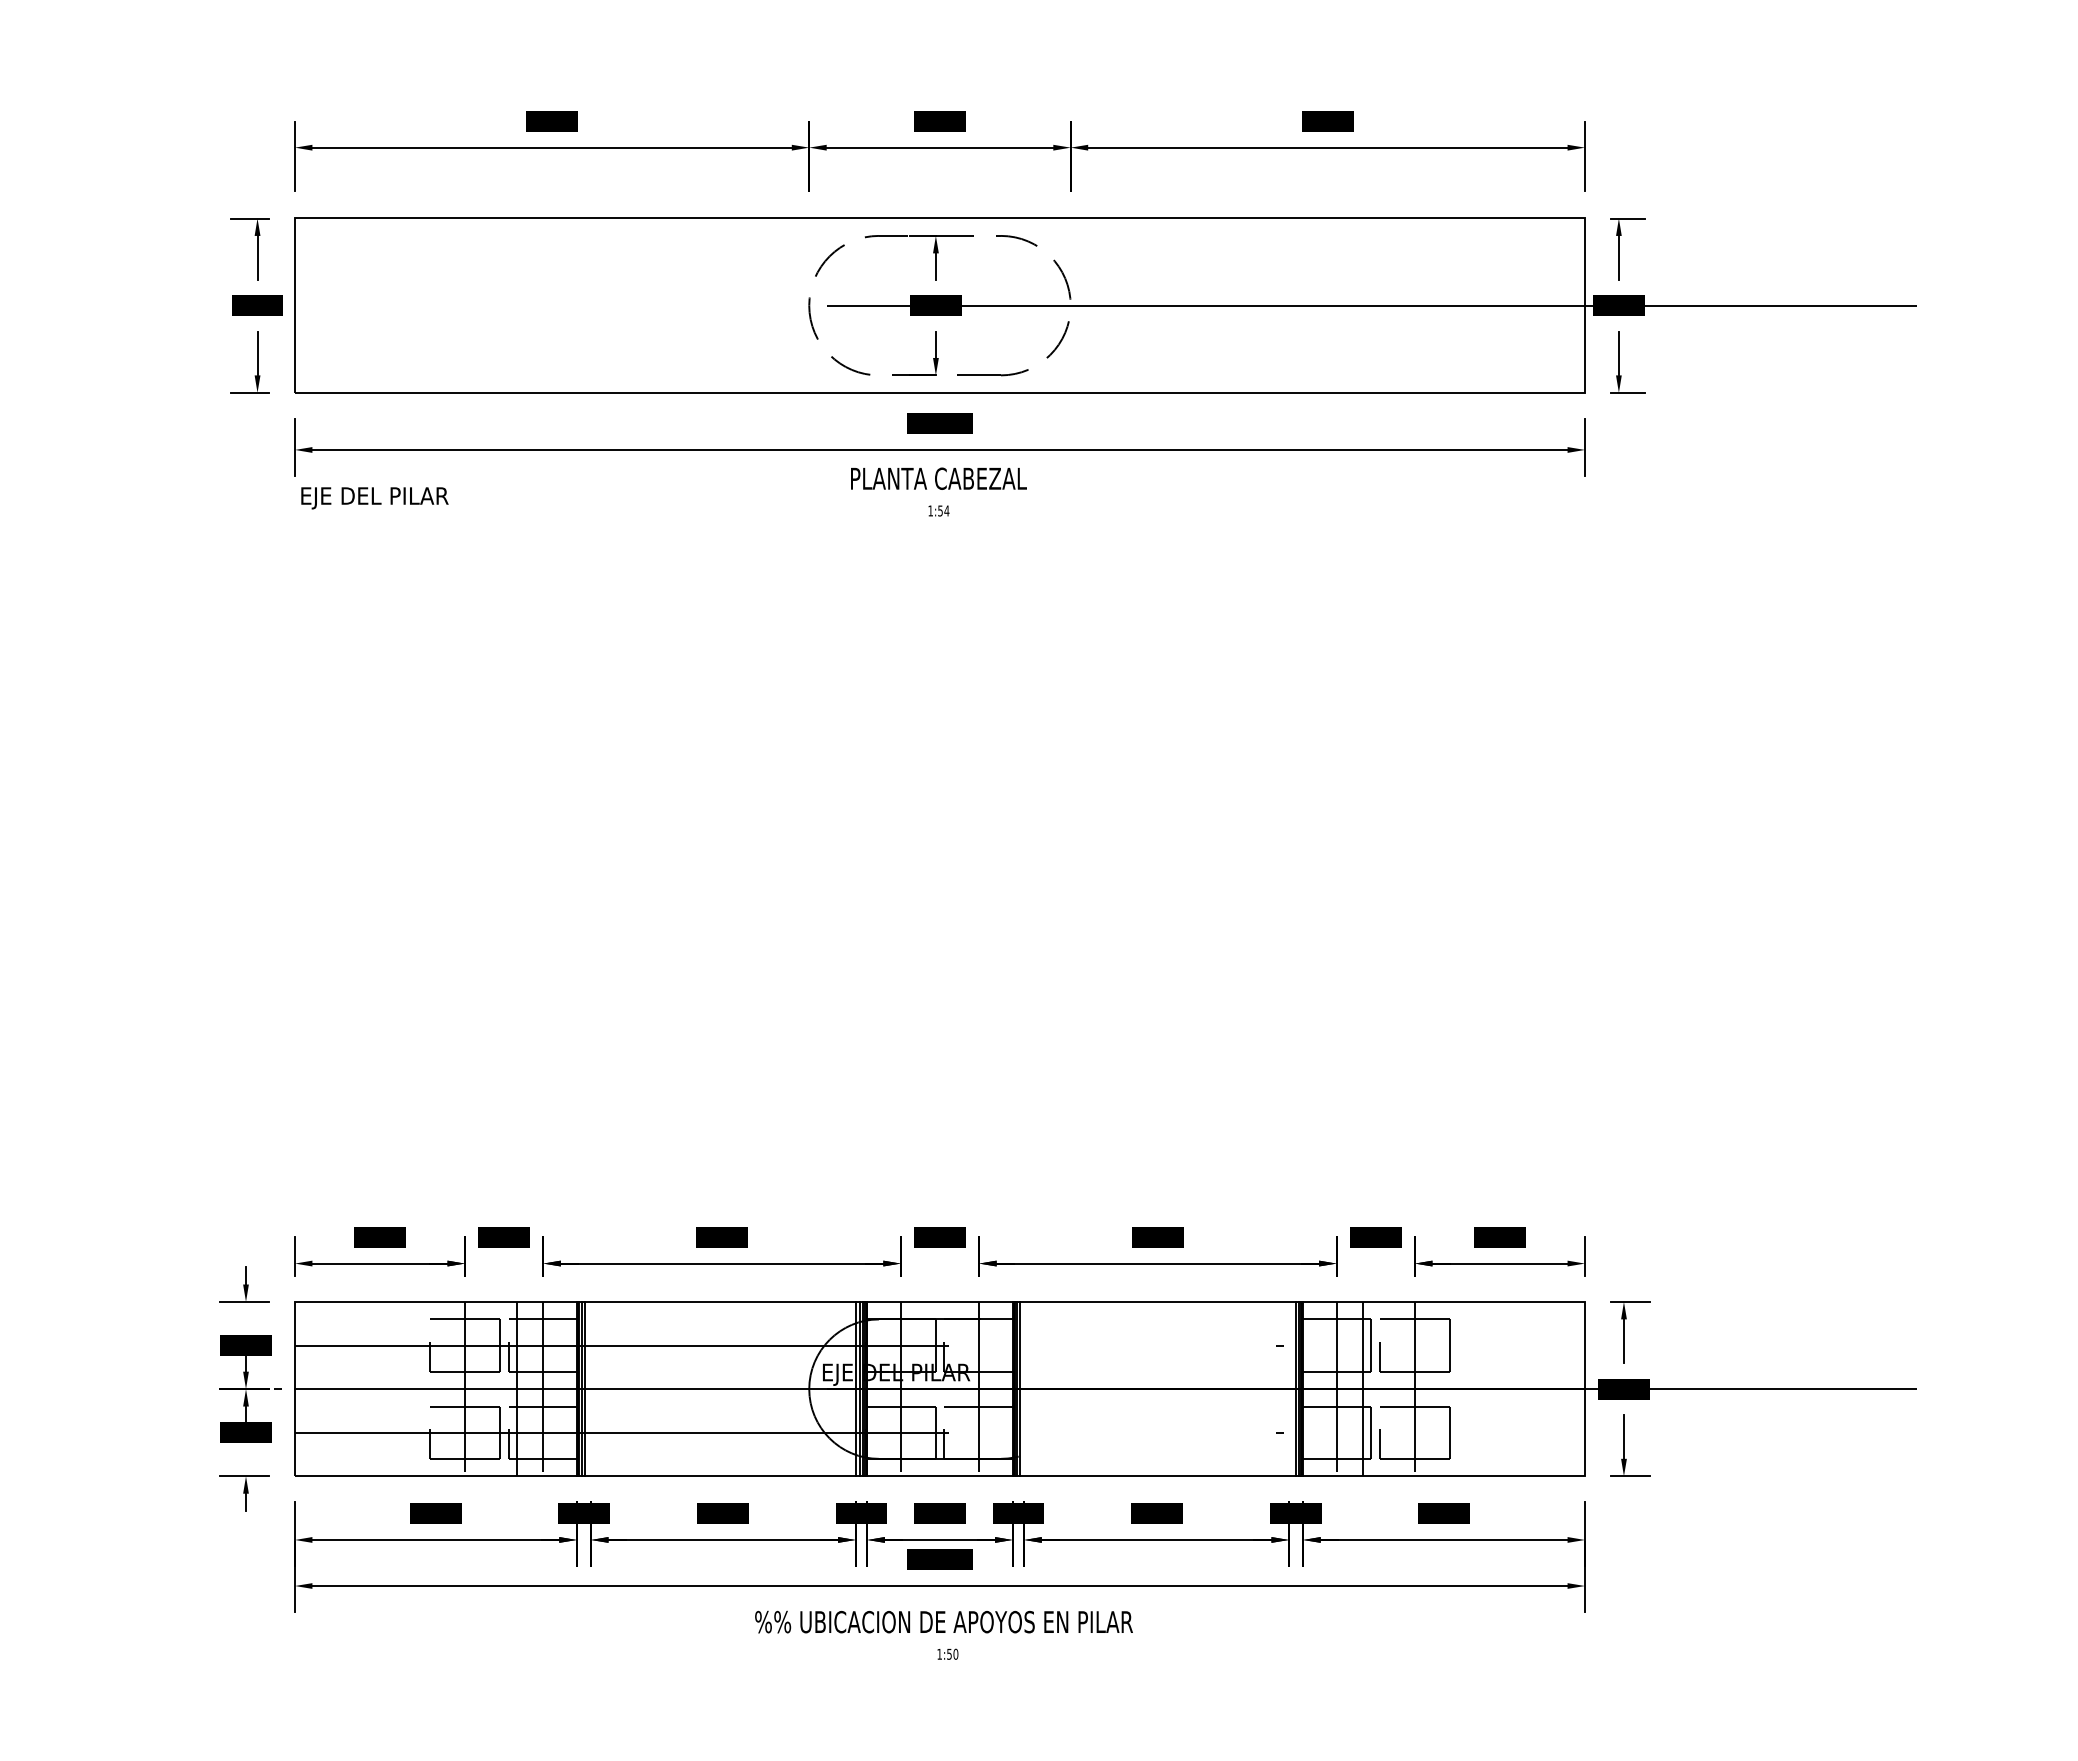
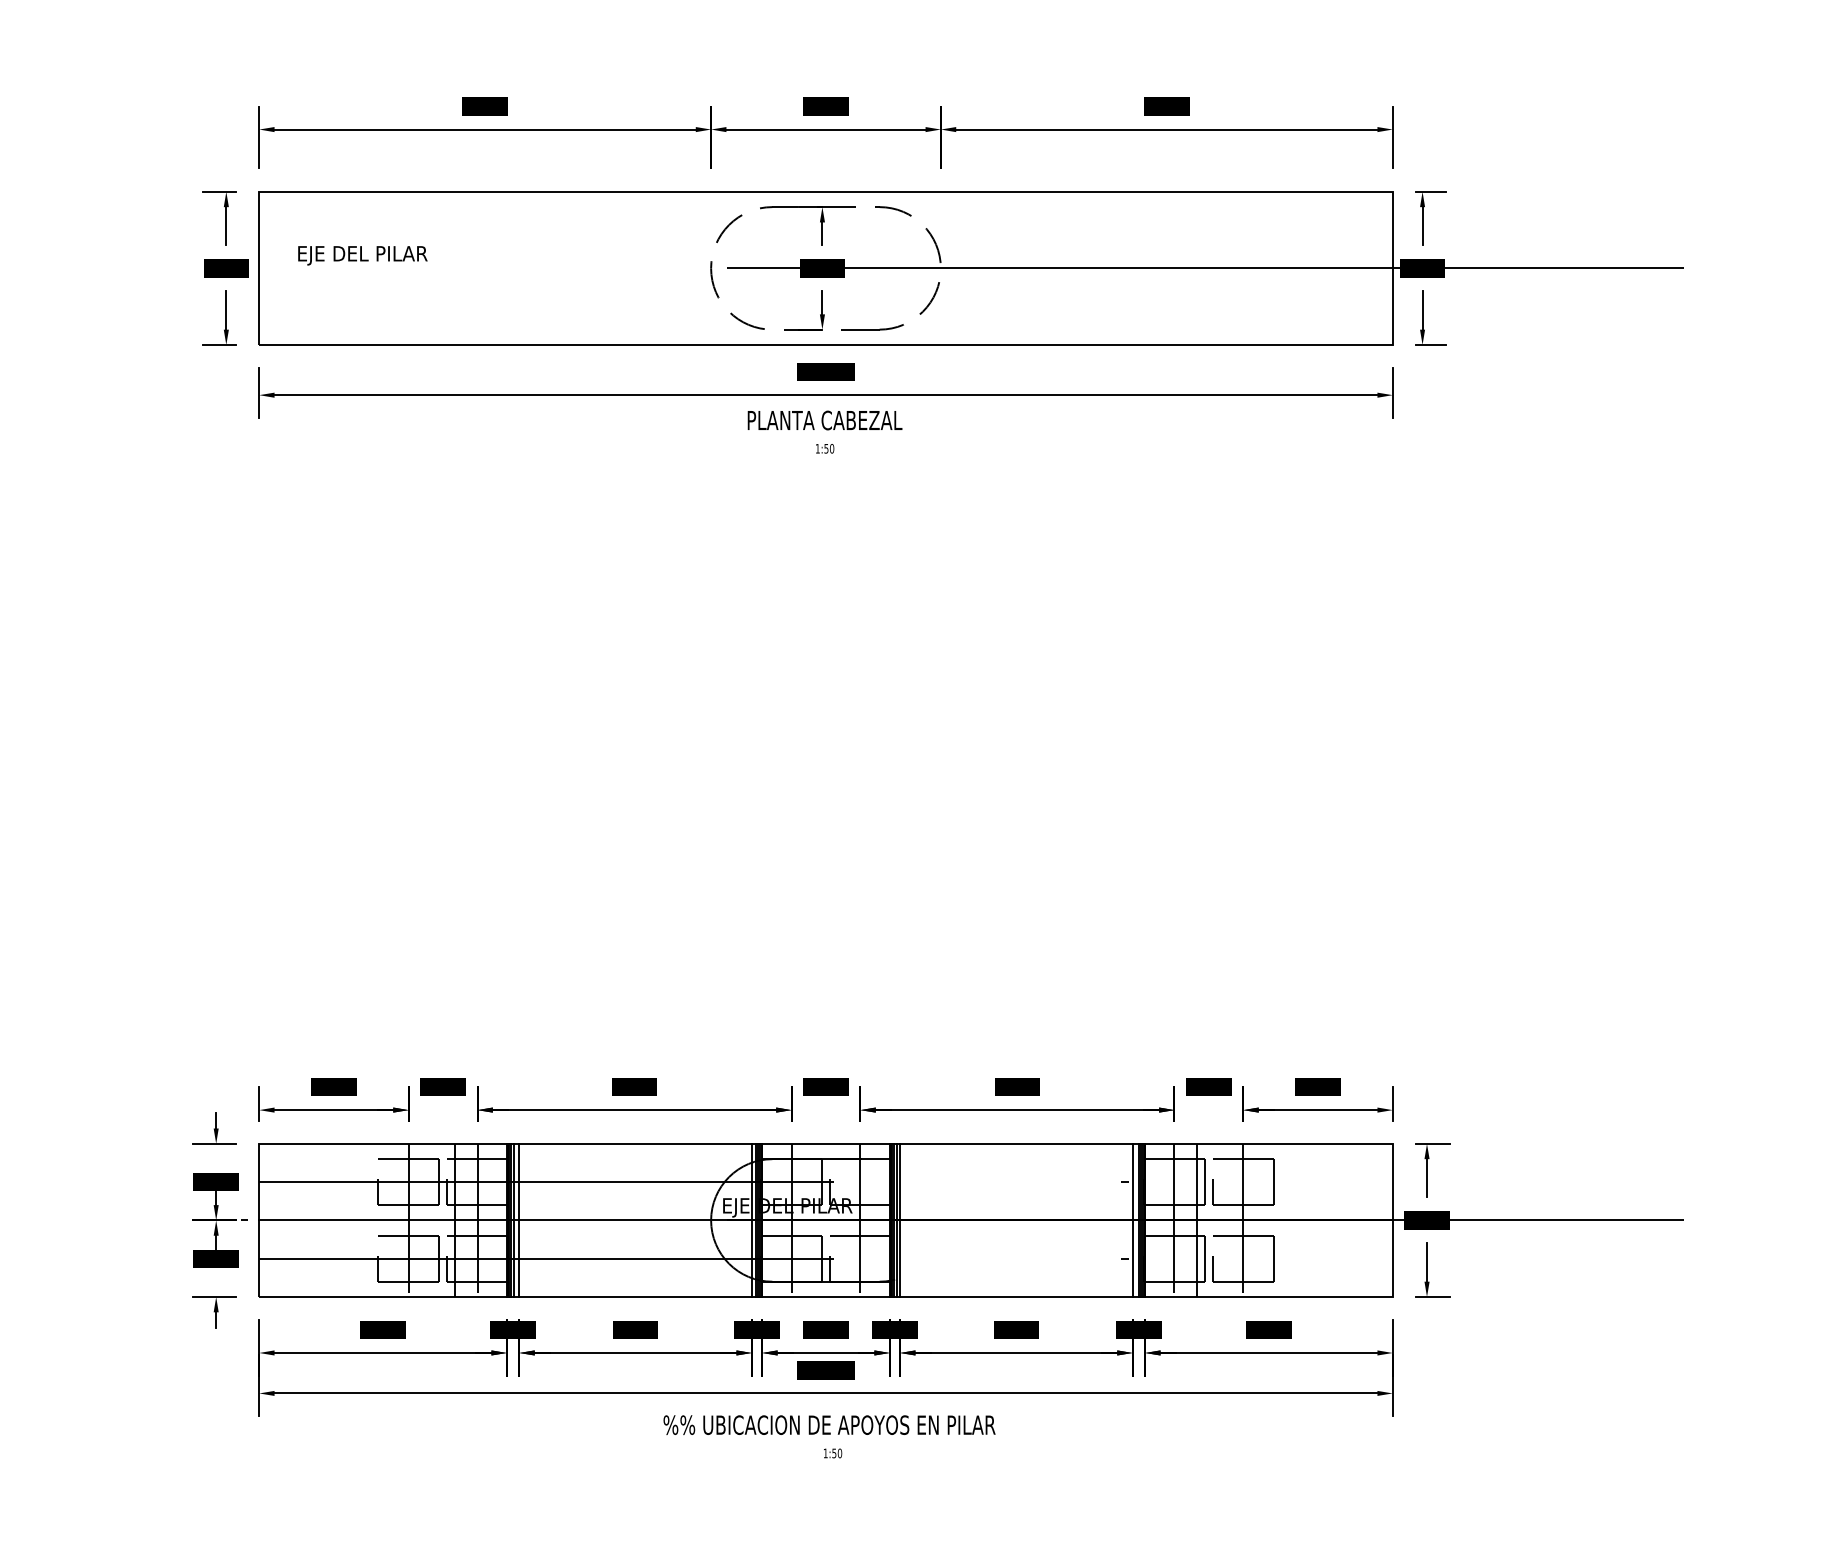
text: (374, 498) -> (362, 255), moved
text: (946, 510) -> (831, 448), 1:54 -> 1:50
line: (591, 1388) -> (519, 1219), added
line: (1024, 1388) -> (900, 1219), added
line: (1288, 1388) -> (1132, 1219), added

